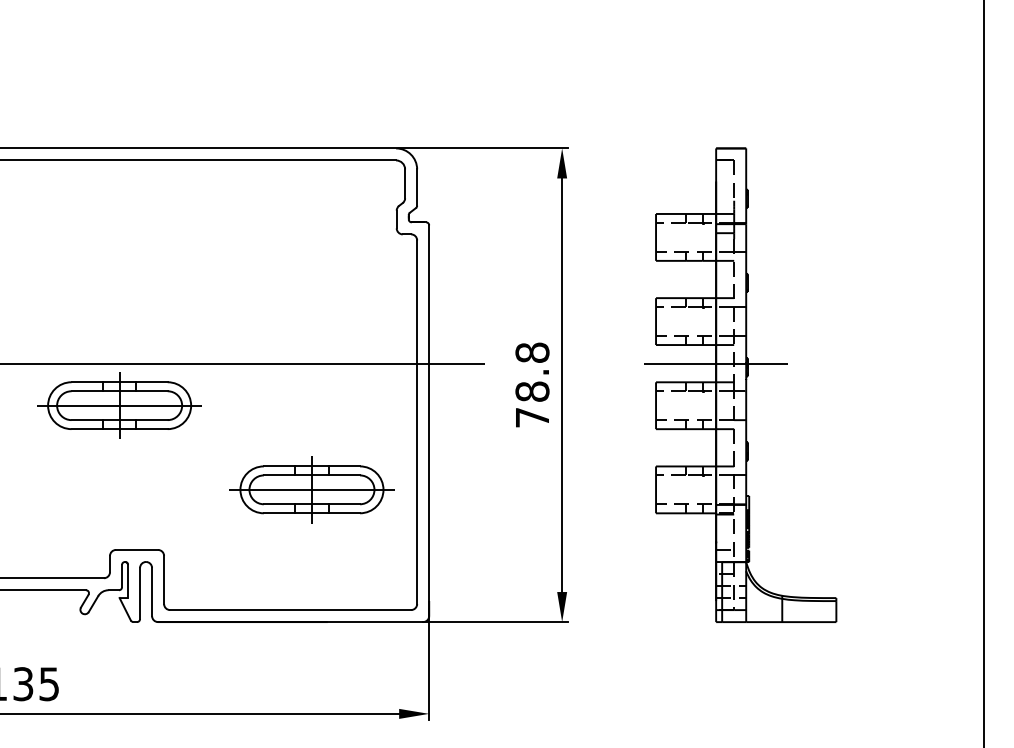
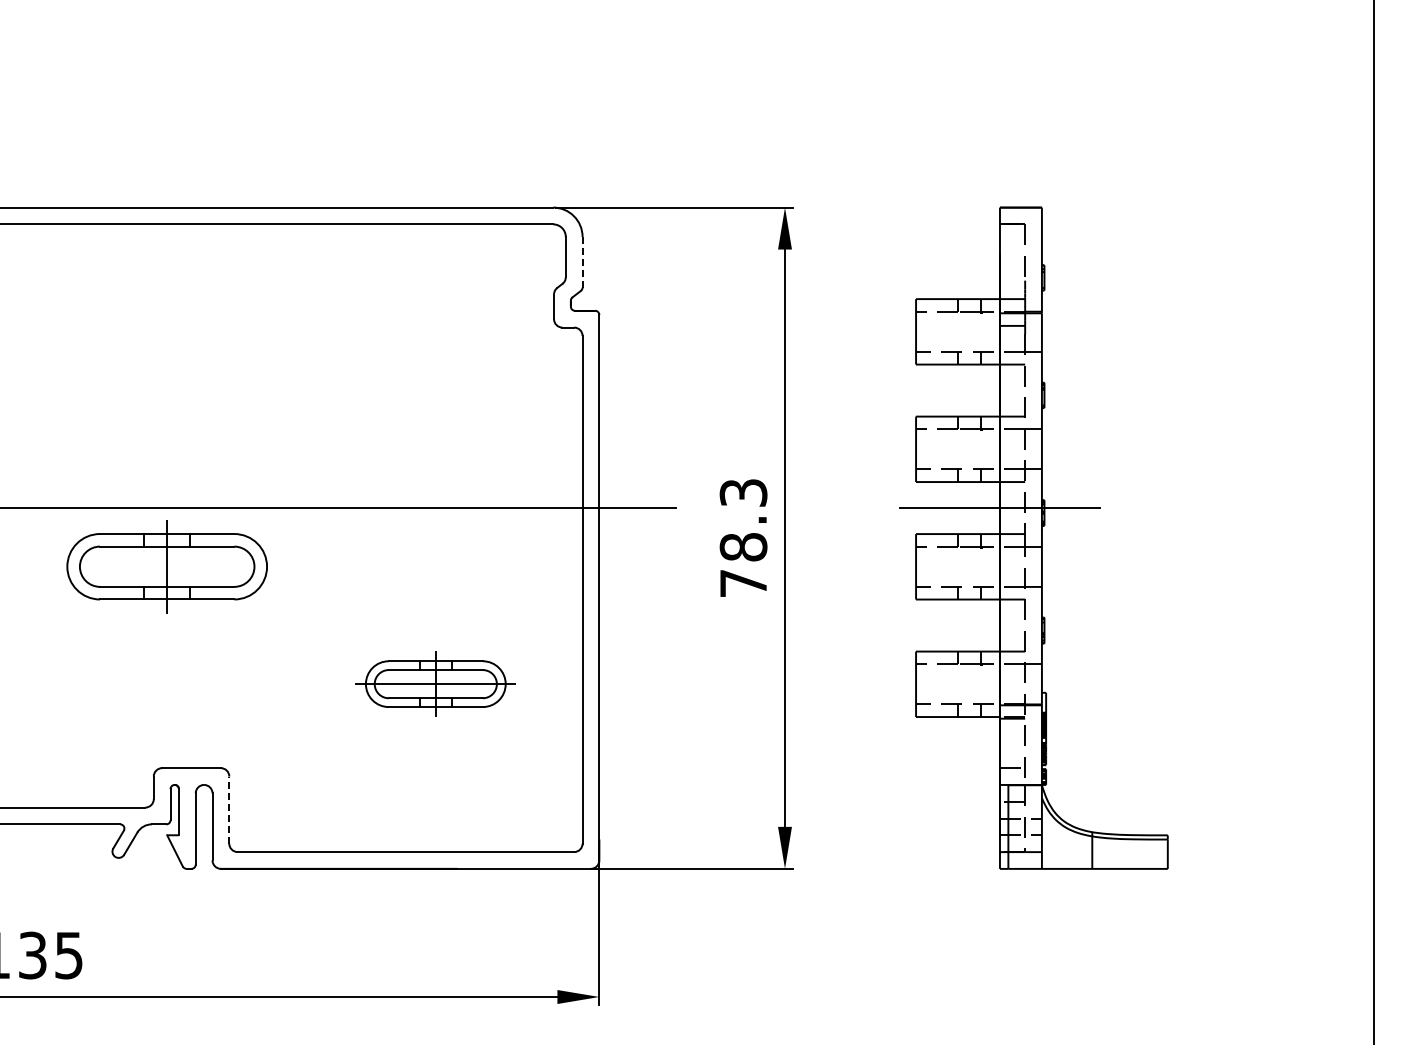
line: (417, 187) -> (582, 262), solid -> dashed
text: (532, 352) -> (743, 492), 78.8 -> 78.3
line: (119, 405) -> (167, 566), removed
part: (311, 489) -> (435, 683), size x0.7
line: (164, 580) -> (229, 810), solid -> dashed

